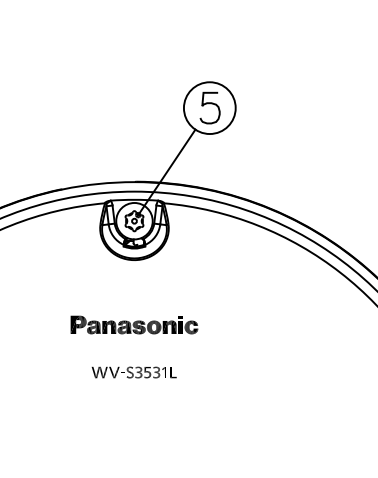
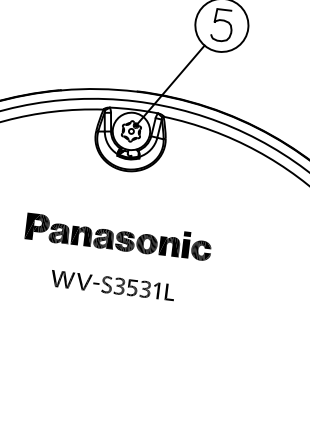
part: (134, 324) -> (118, 236), size x1.43
part: (133, 372) -> (112, 285), size x1.43

